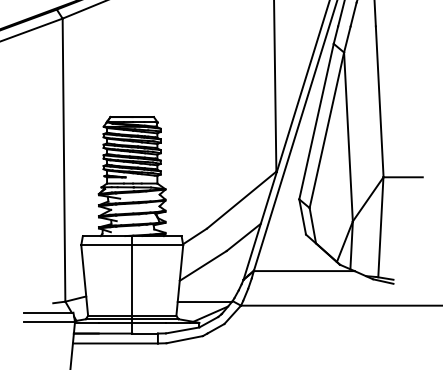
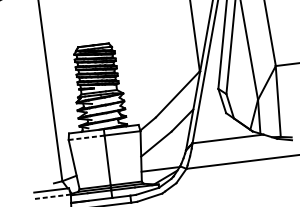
line: (106, 245) -> (86, 138), solid -> dashed
line: (50, 321) -> (53, 196), solid -> dashed

